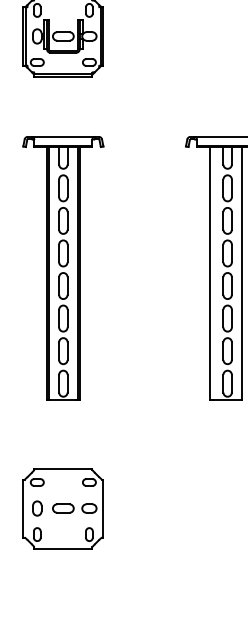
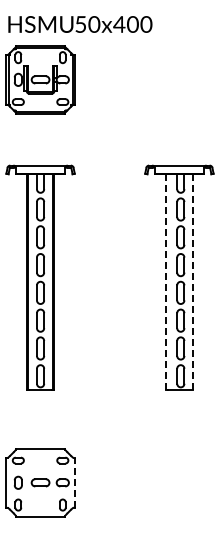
line: (209, 273) -> (165, 282), solid -> dashed
line: (242, 273) -> (193, 282), solid -> dashed
line: (103, 508) -> (74, 482), solid -> dashed

